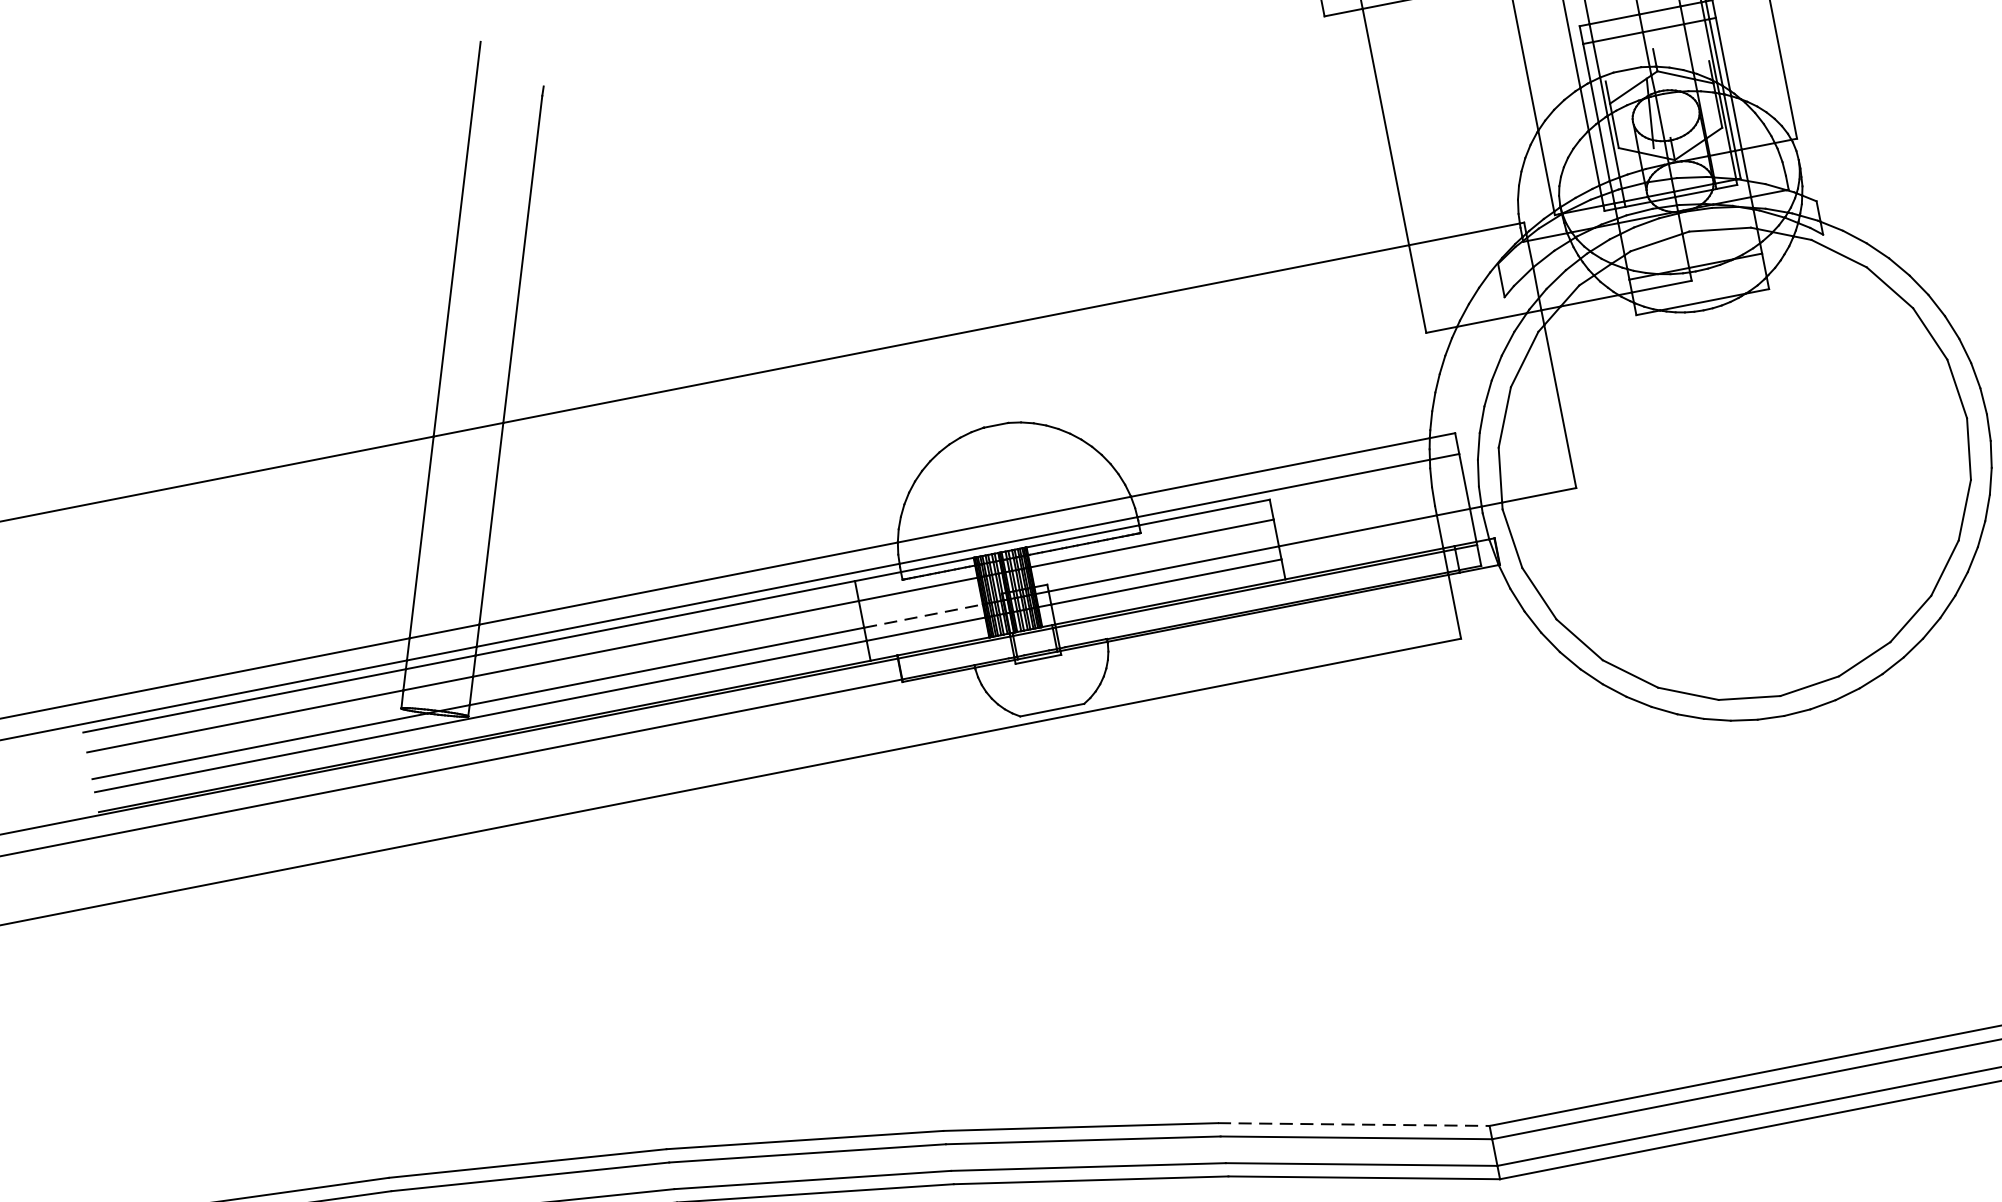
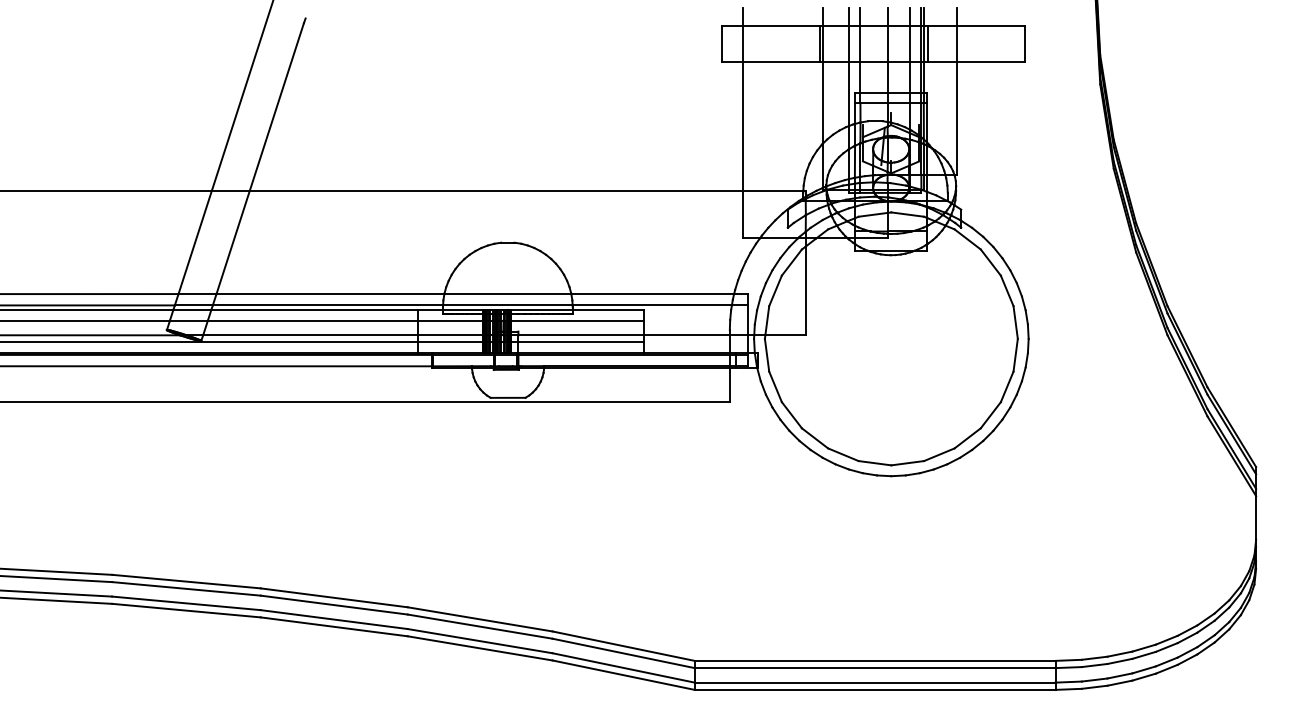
line: (923, 616) -> (450, 335), dashed -> solid
line: (1353, 1125) -> (623, 646), dashed -> solid

